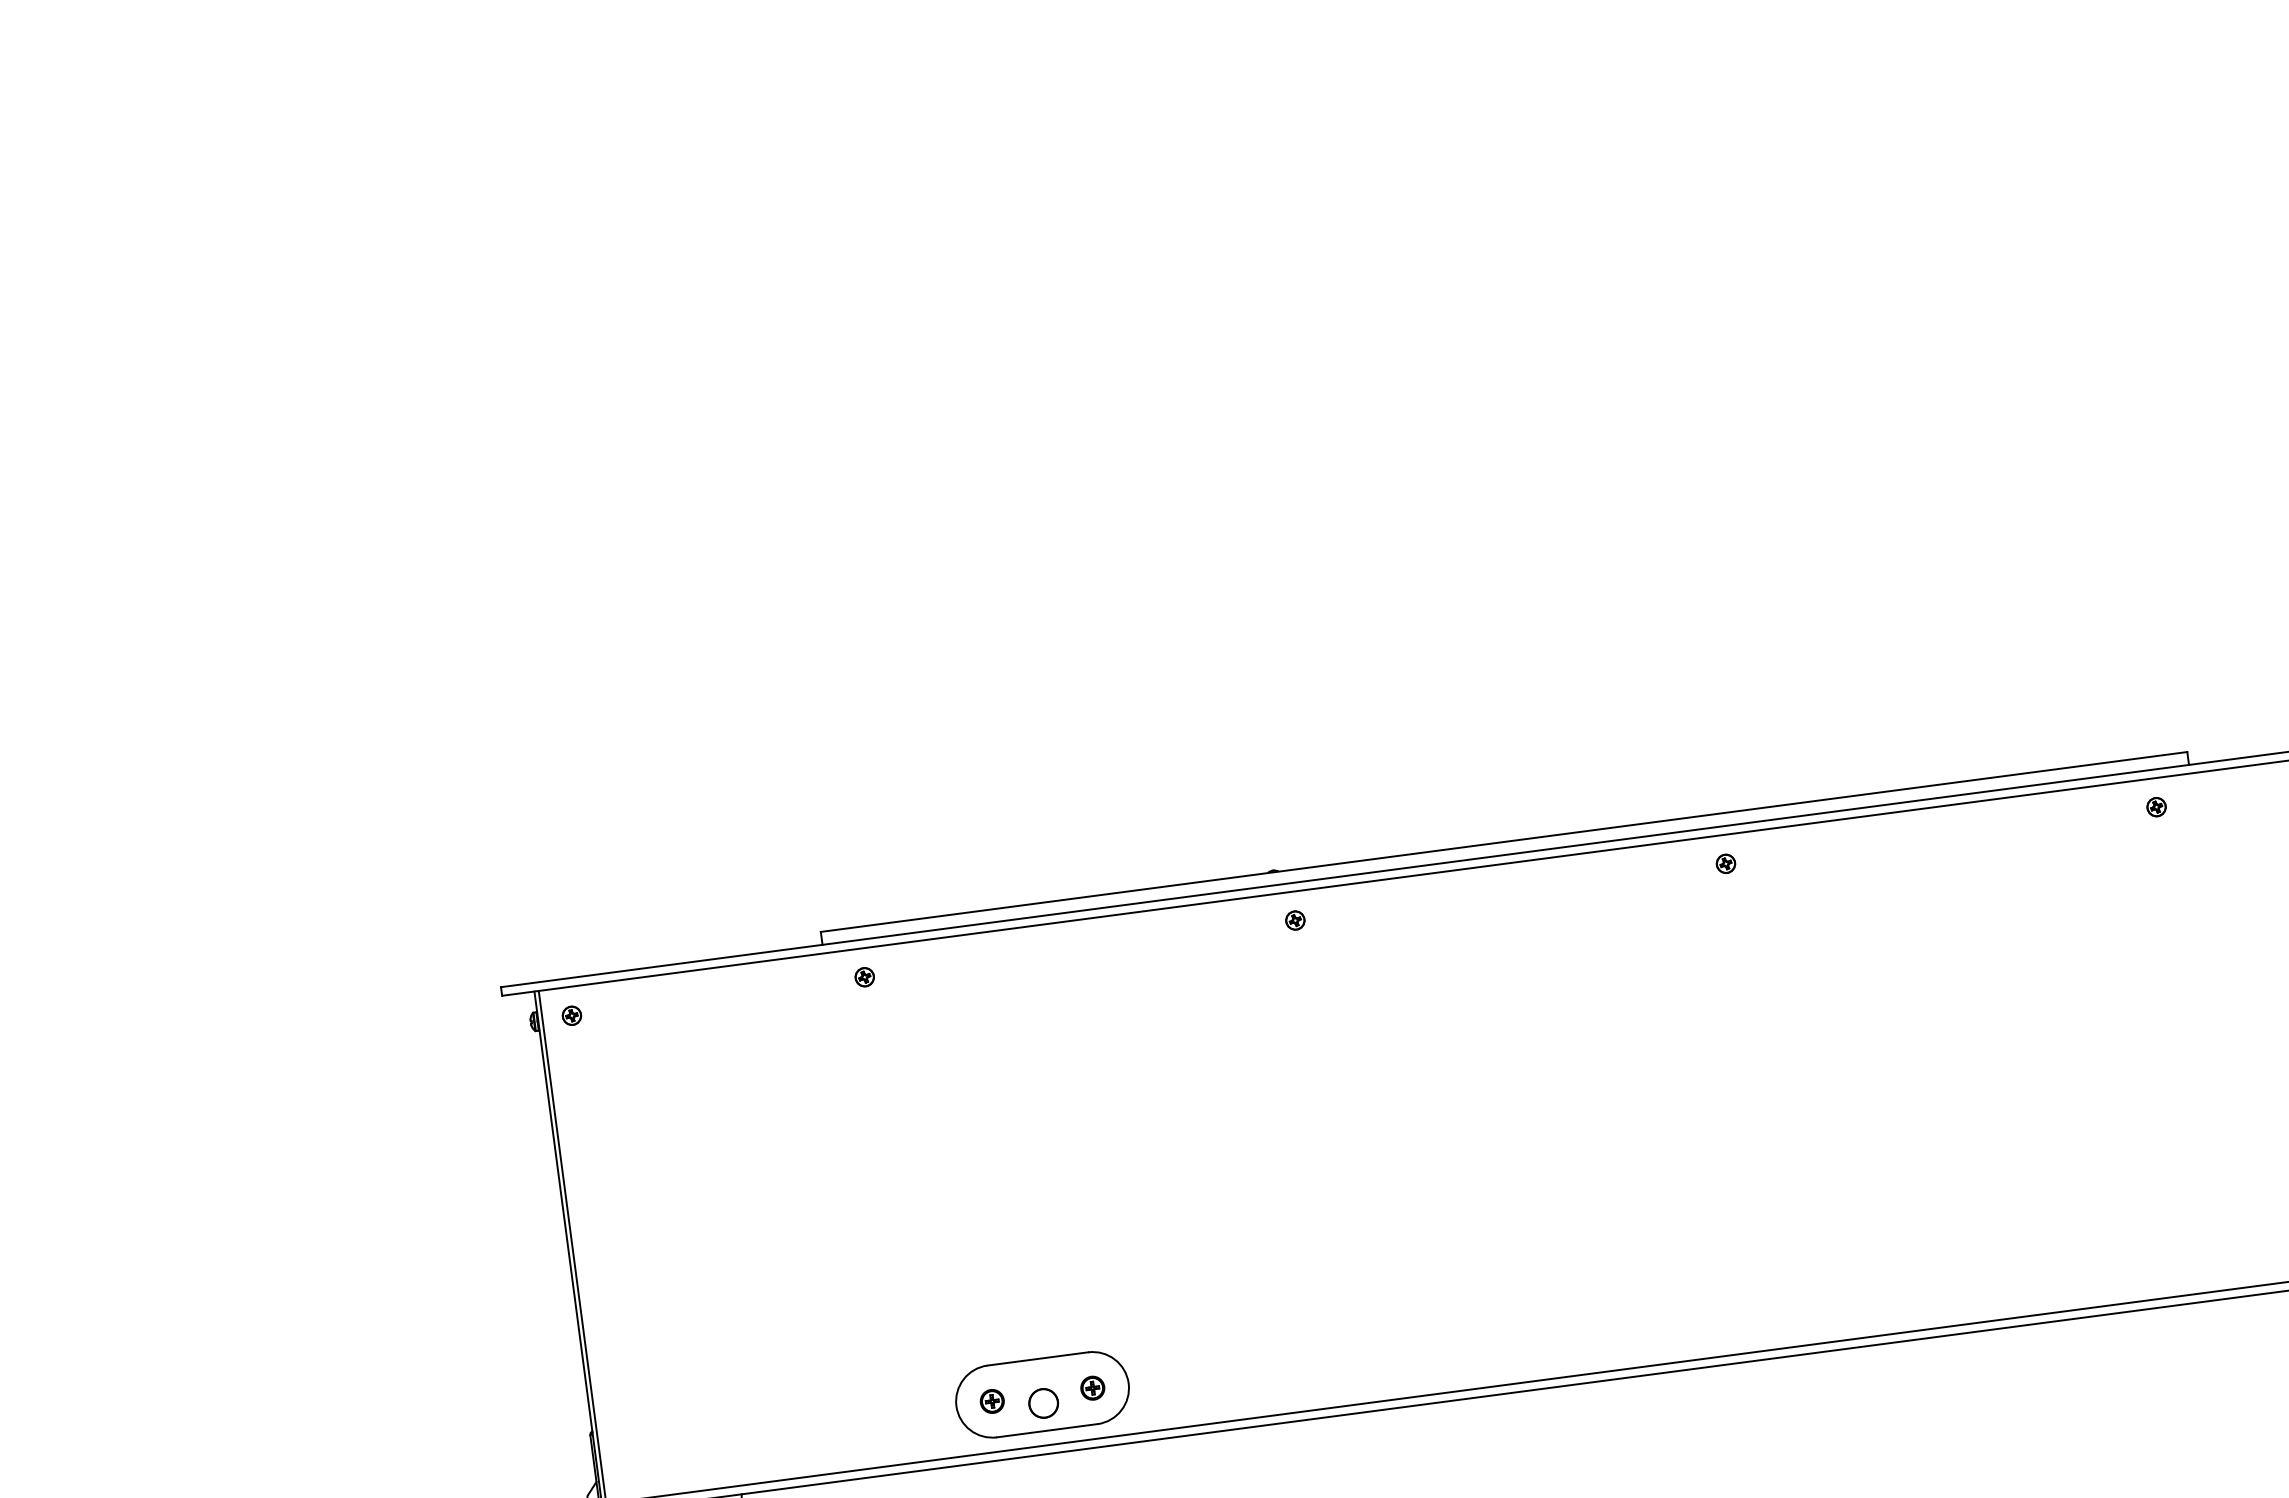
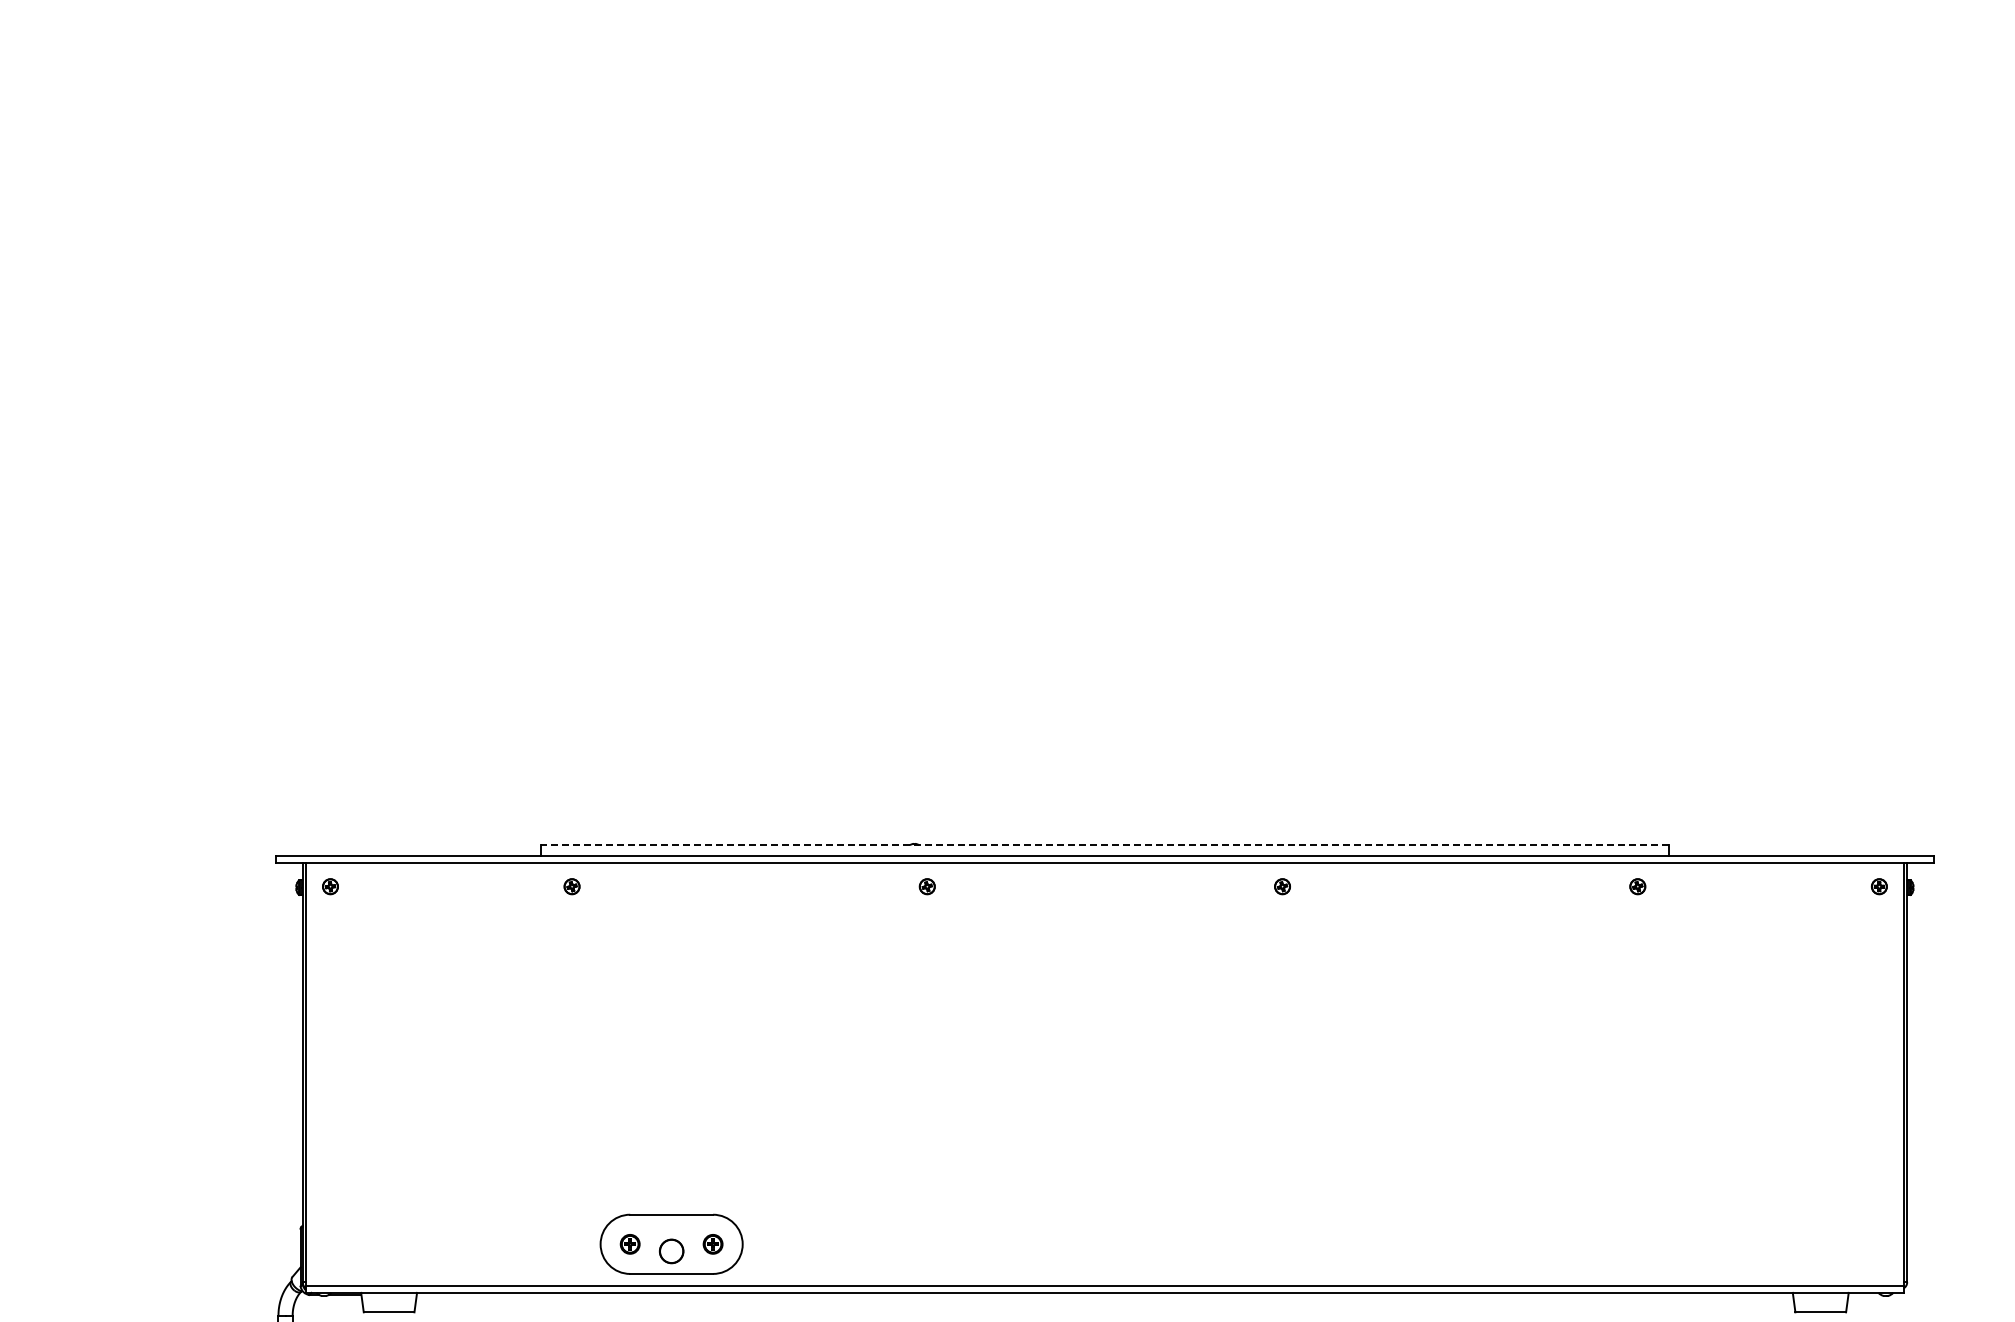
line: (1503, 842) -> (1104, 845), solid -> dashed

